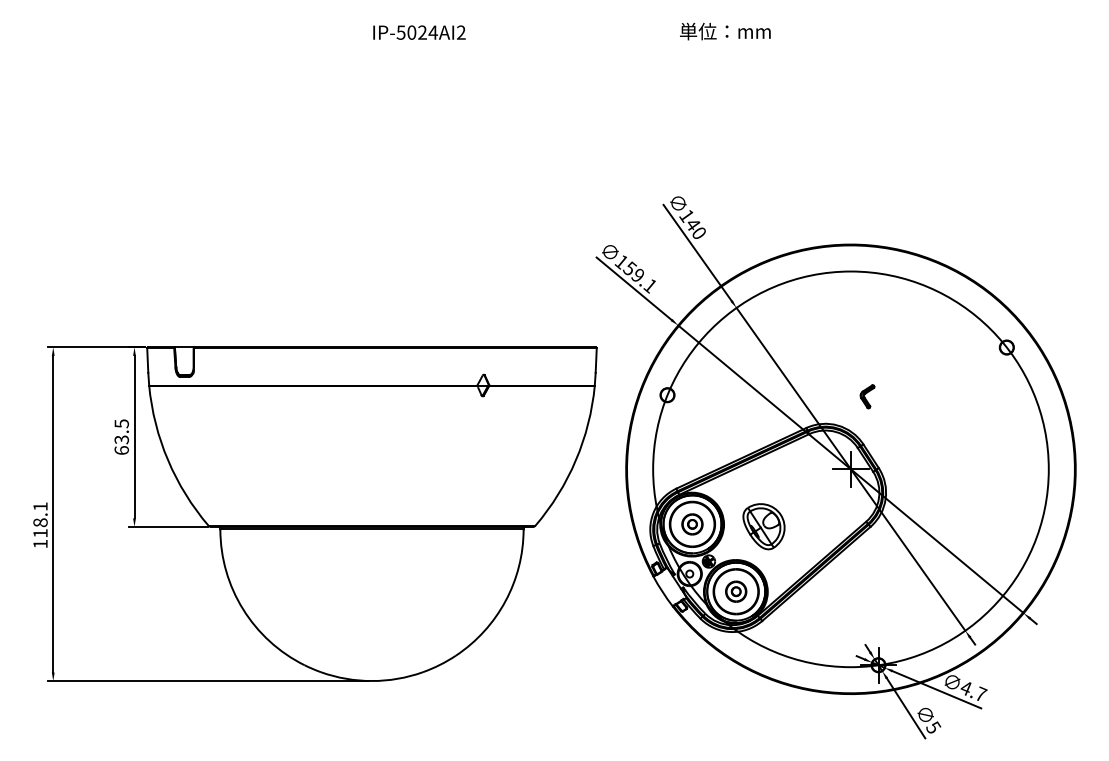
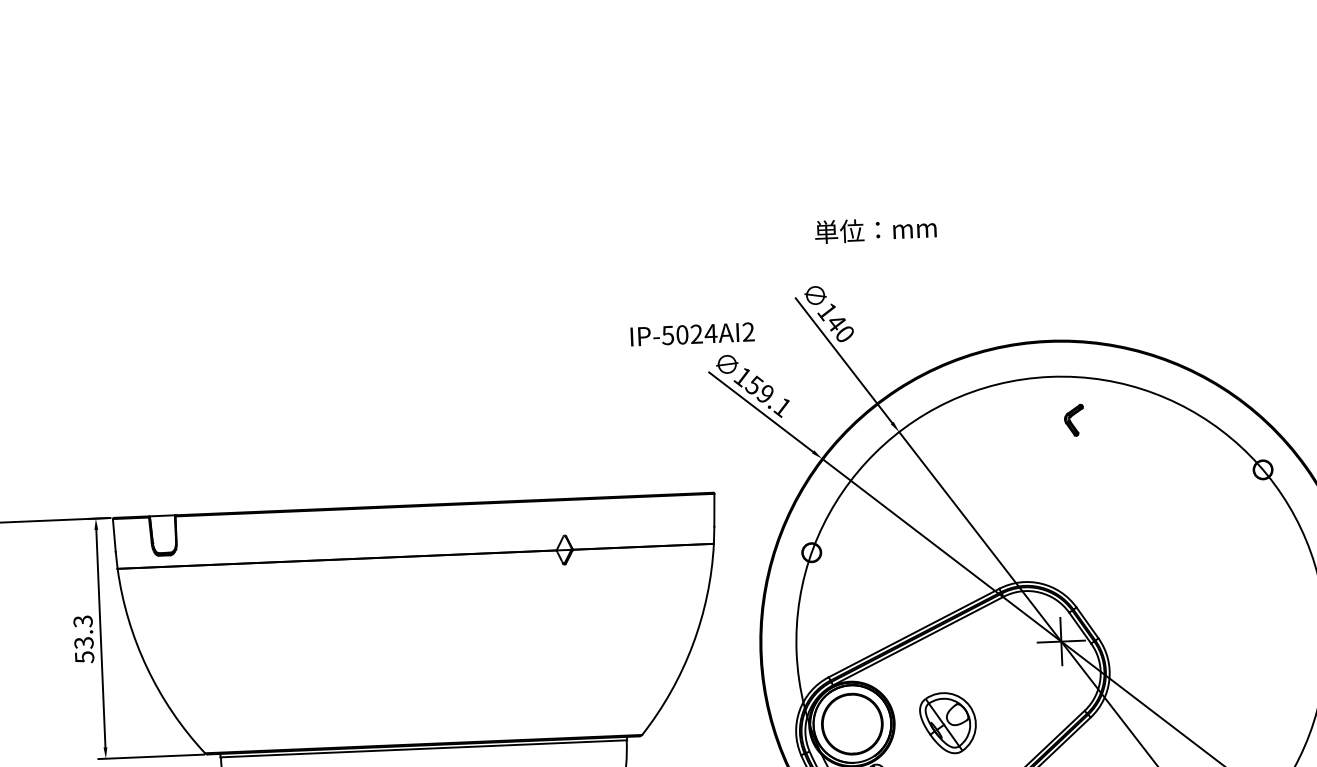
text: (725, 31) -> (875, 230), moved
text: (419, 32) -> (692, 334), moved
part: (867, 396) -> (1074, 420), moved
text: (121, 437) -> (83, 639), 63.5 -> 53.3
part: (692, 524) -> (852, 724), removed

